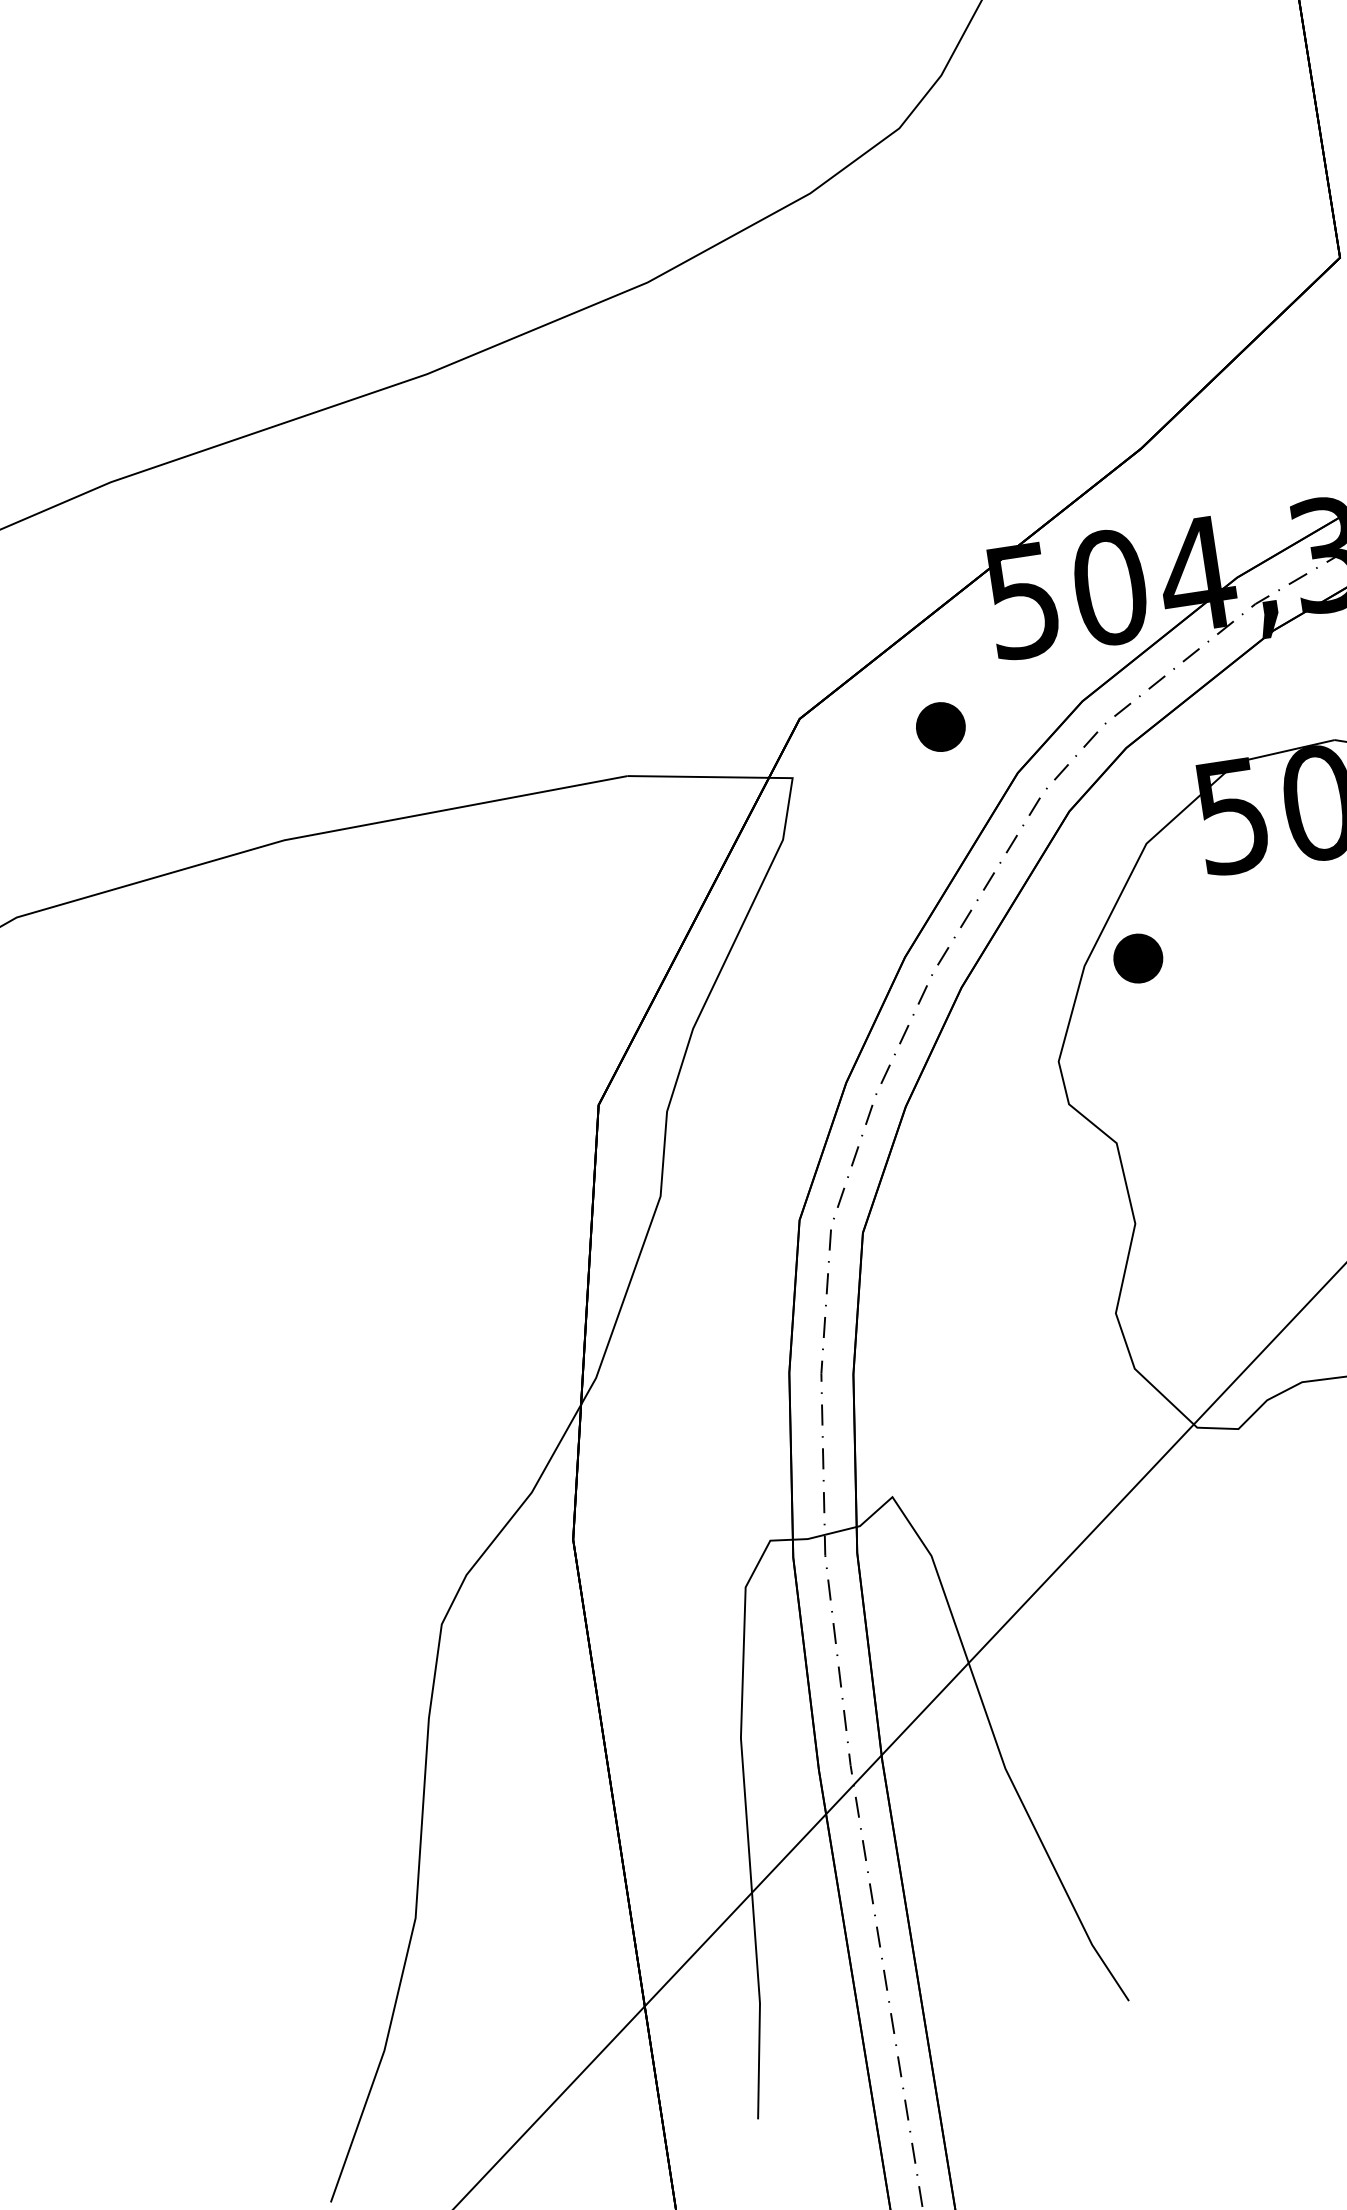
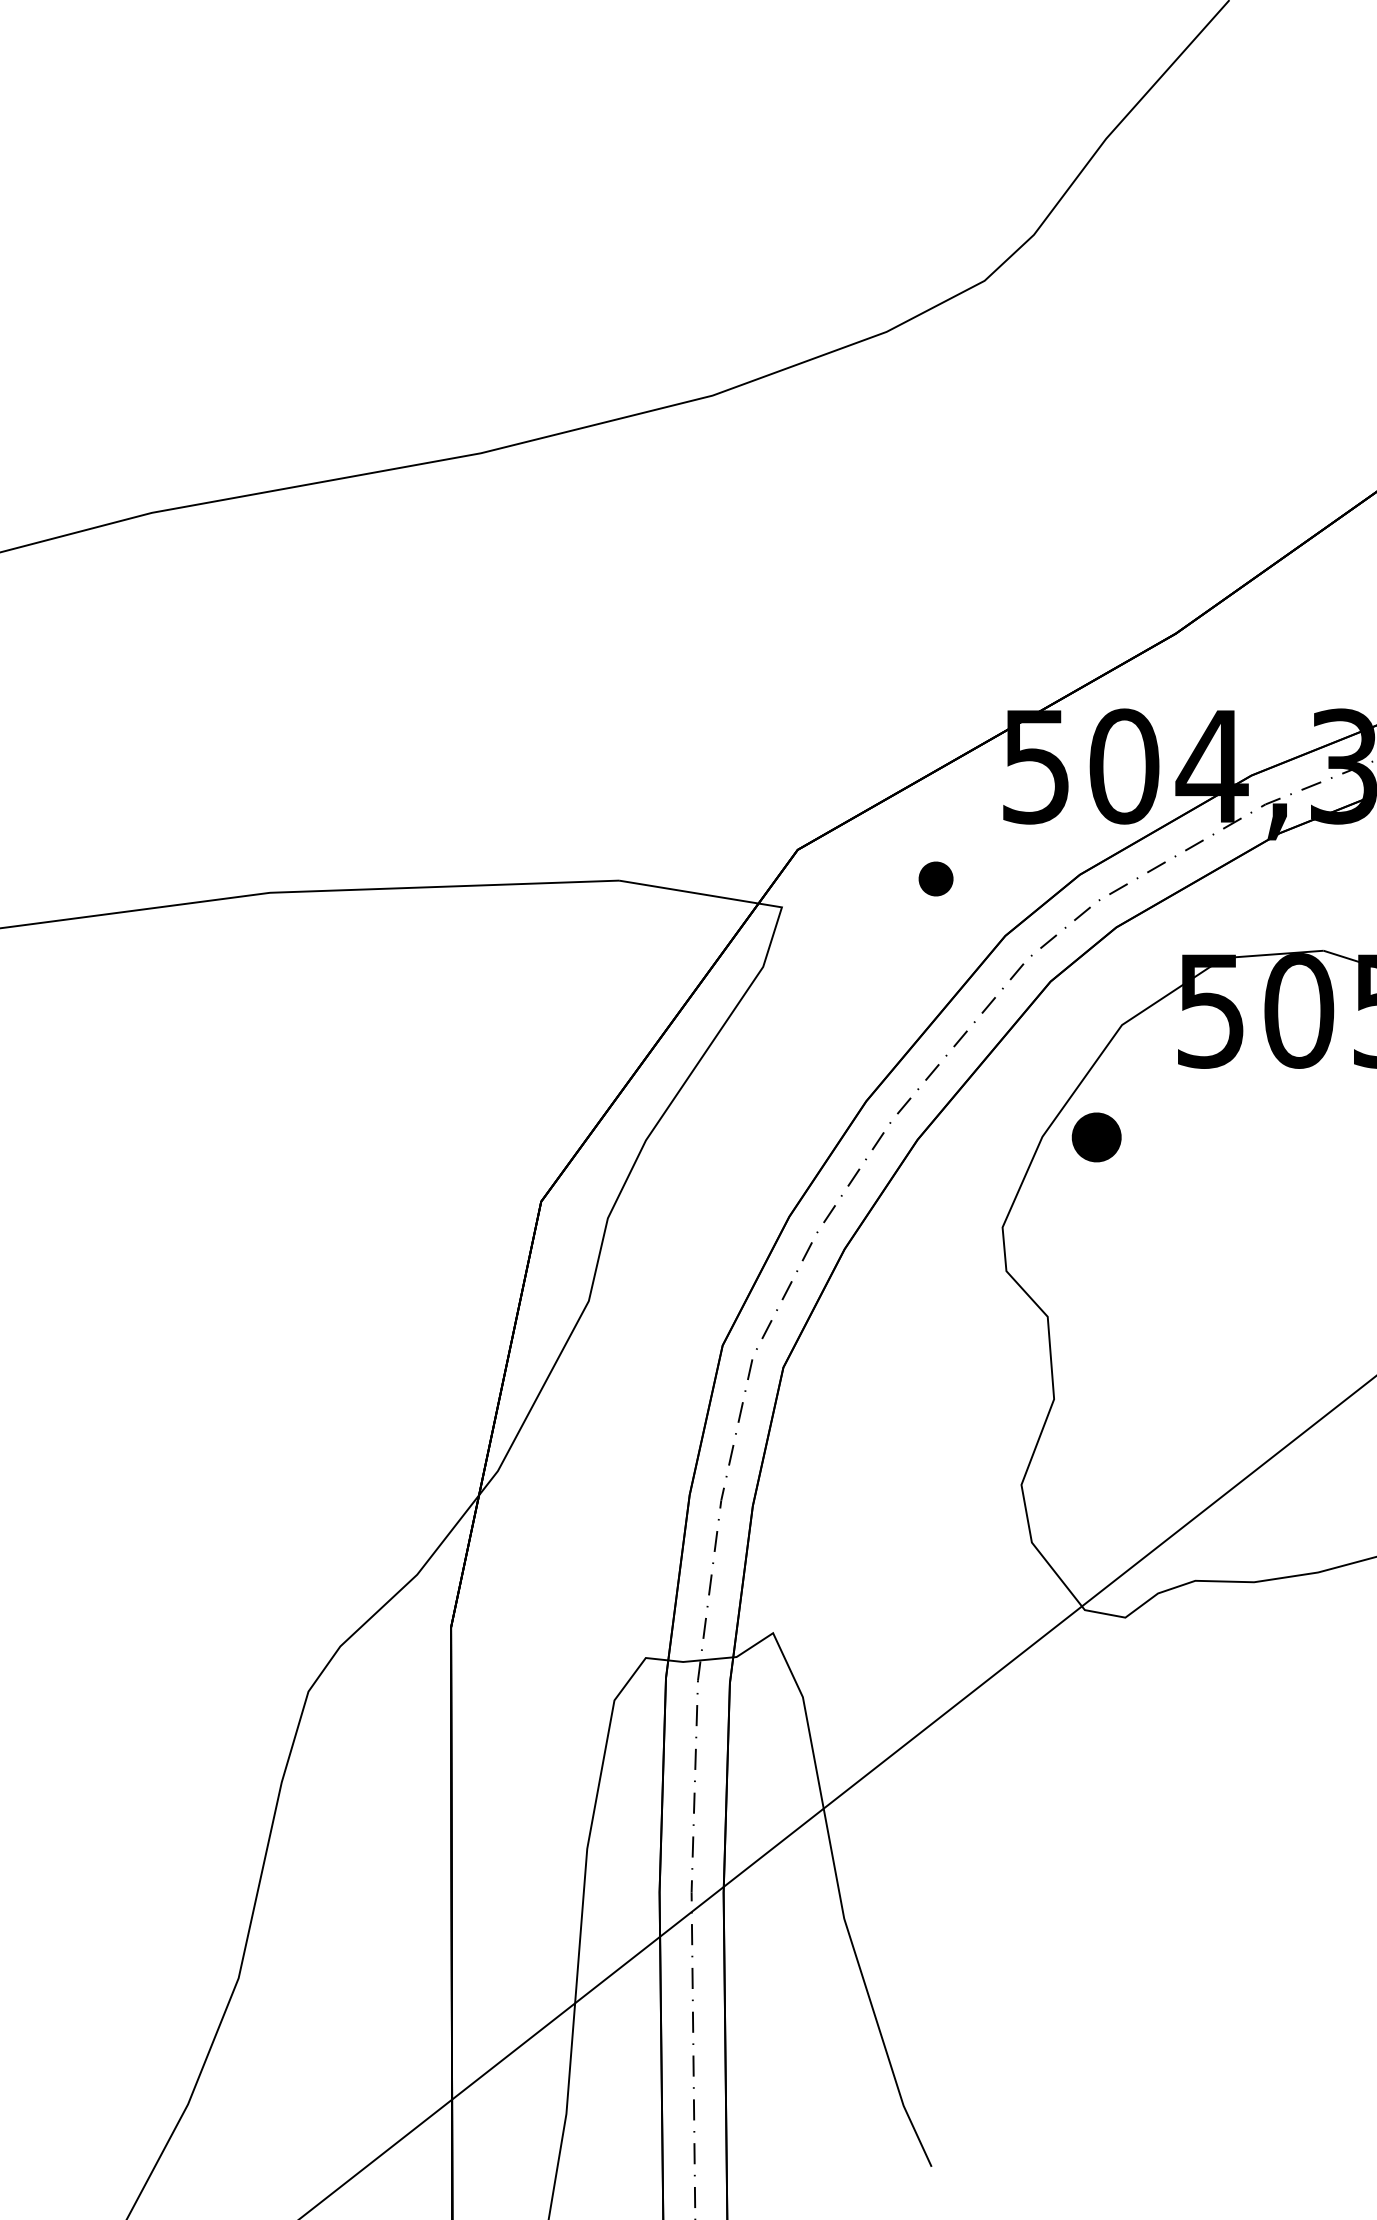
part: (940, 726) -> (935, 878), size x0.7

